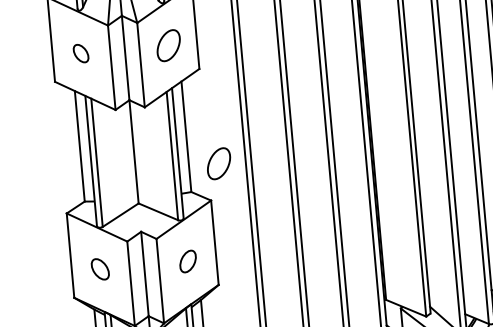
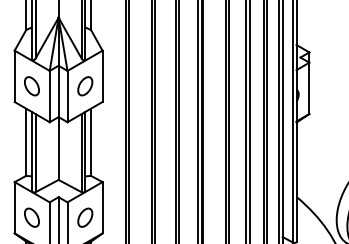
part: (80, 53) -> (31, 86), size x1.67
part: (219, 164) -> (109, 160), removed
part: (188, 261) -> (85, 217), size x1.43
part: (99, 269) -> (31, 217), size x1.43

